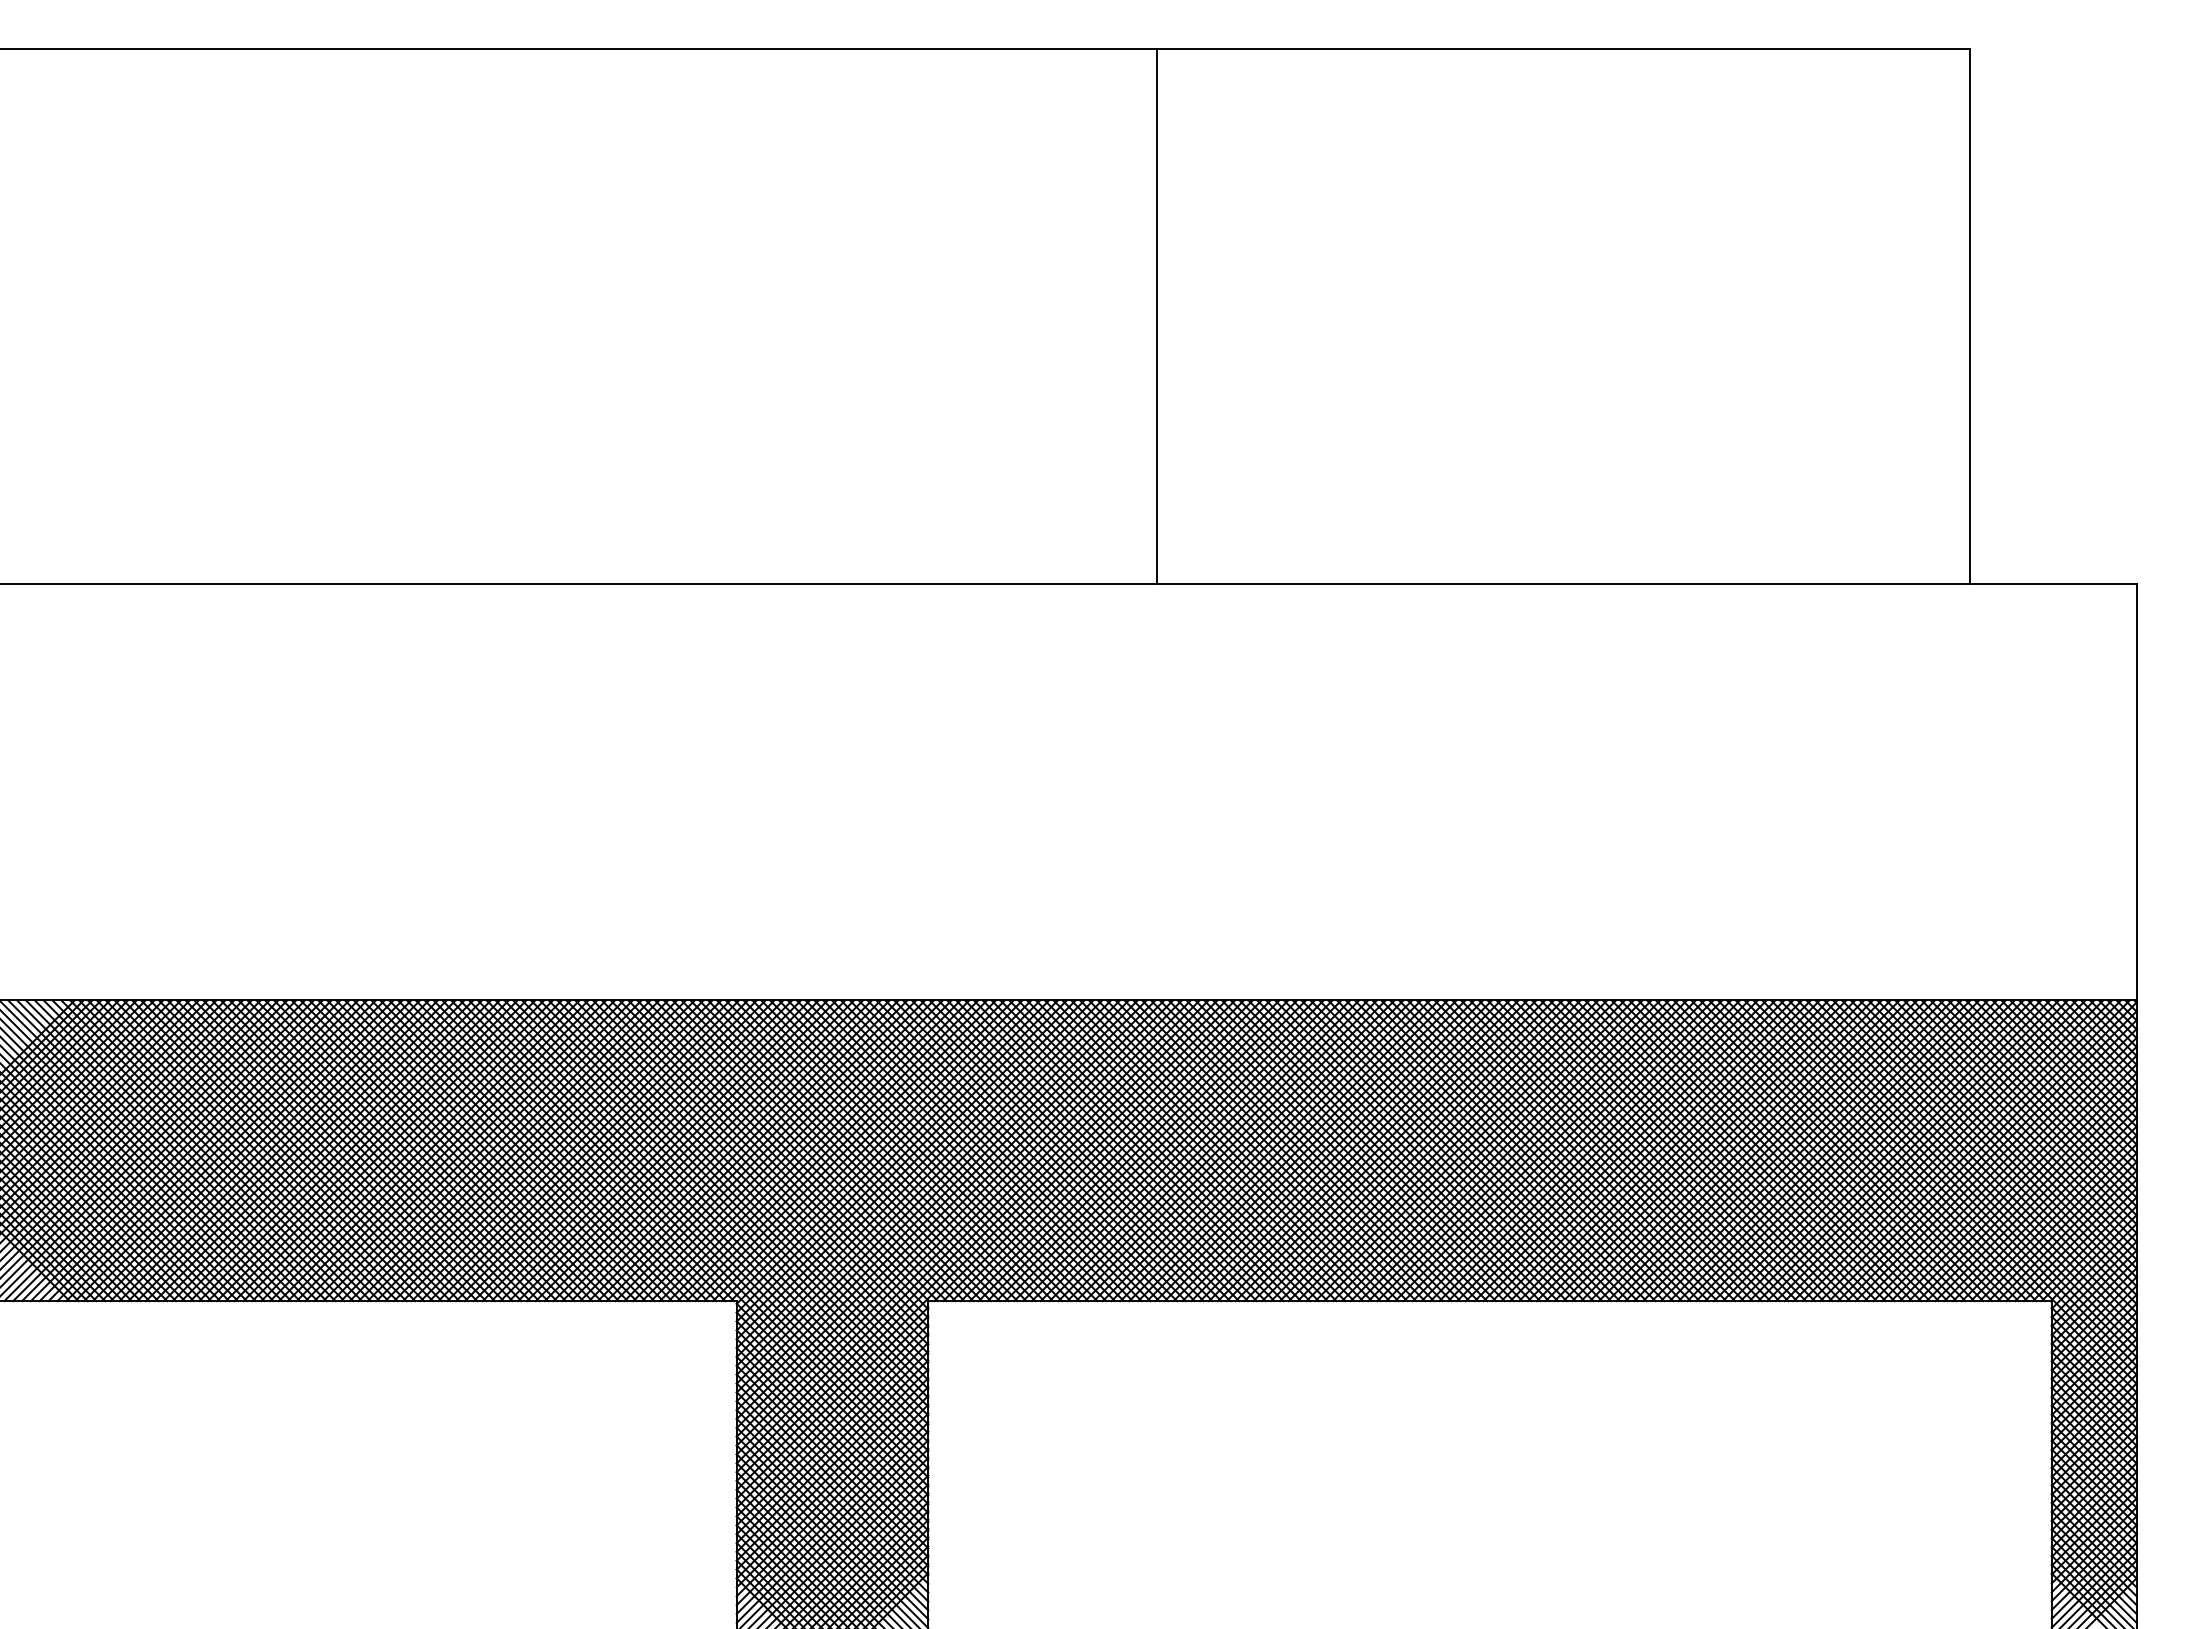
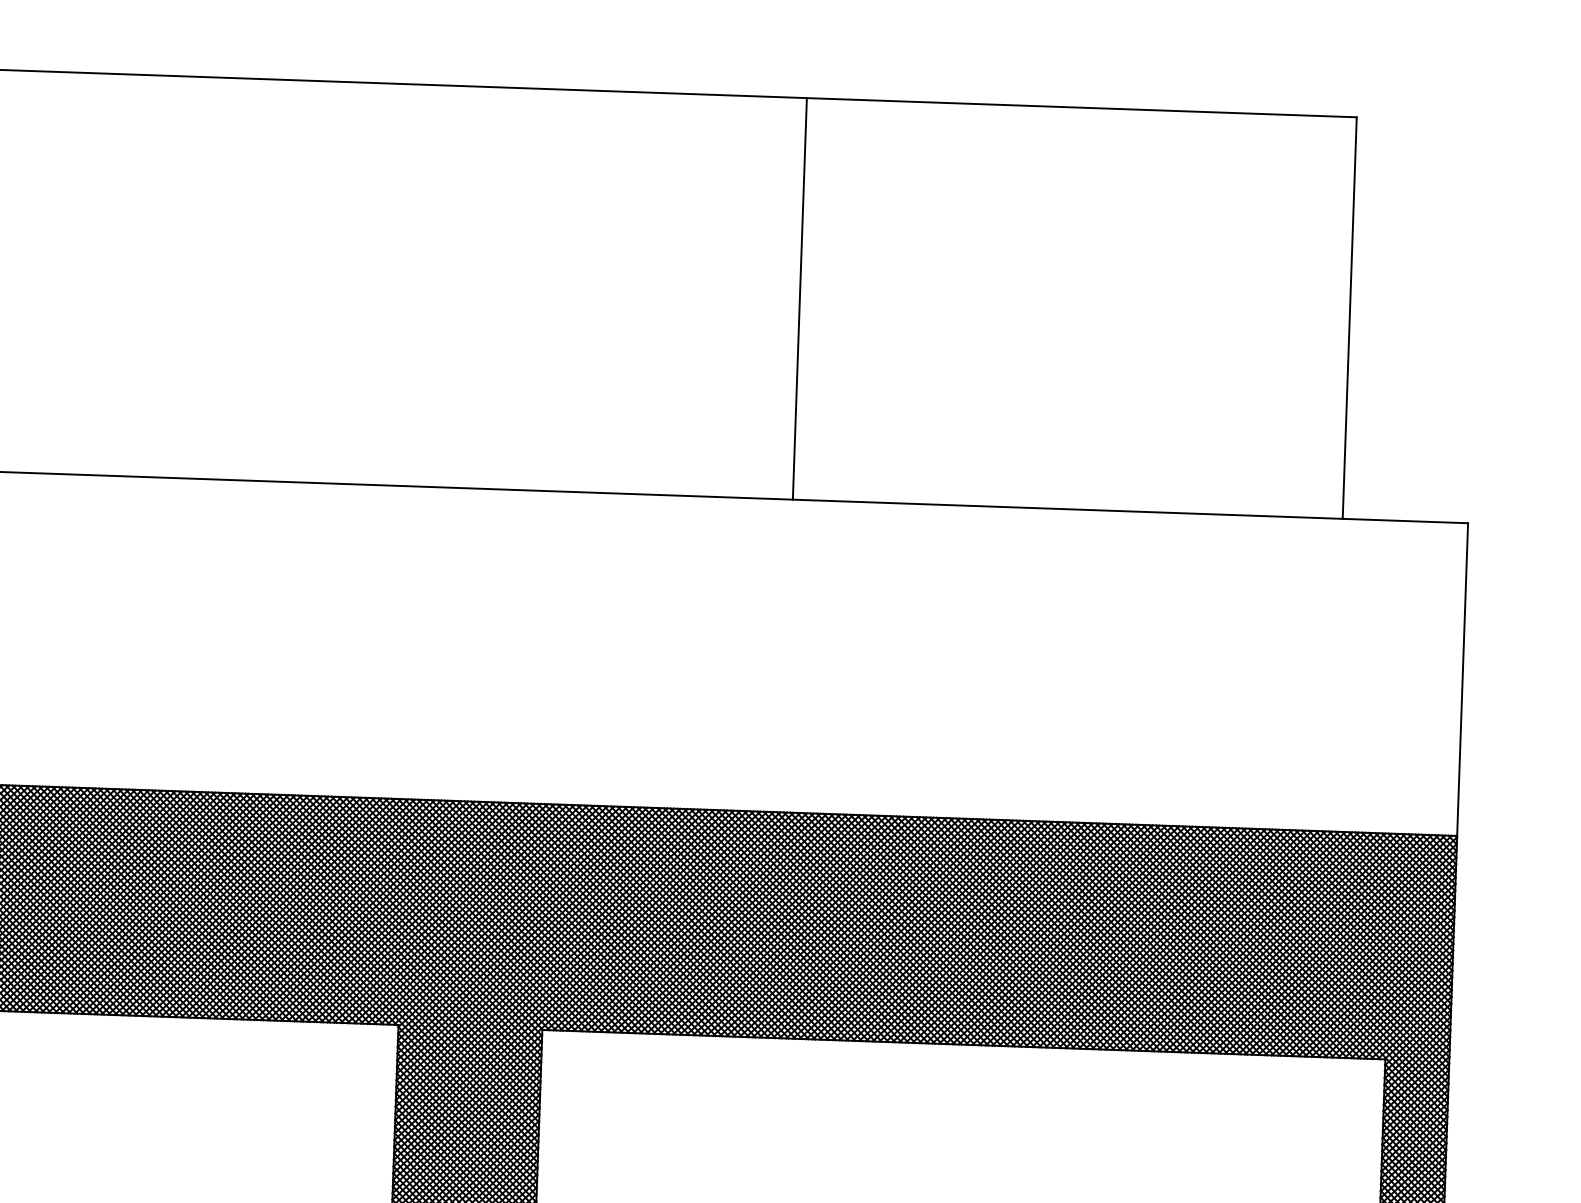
line: (1157, 315) -> (800, 298), moved

